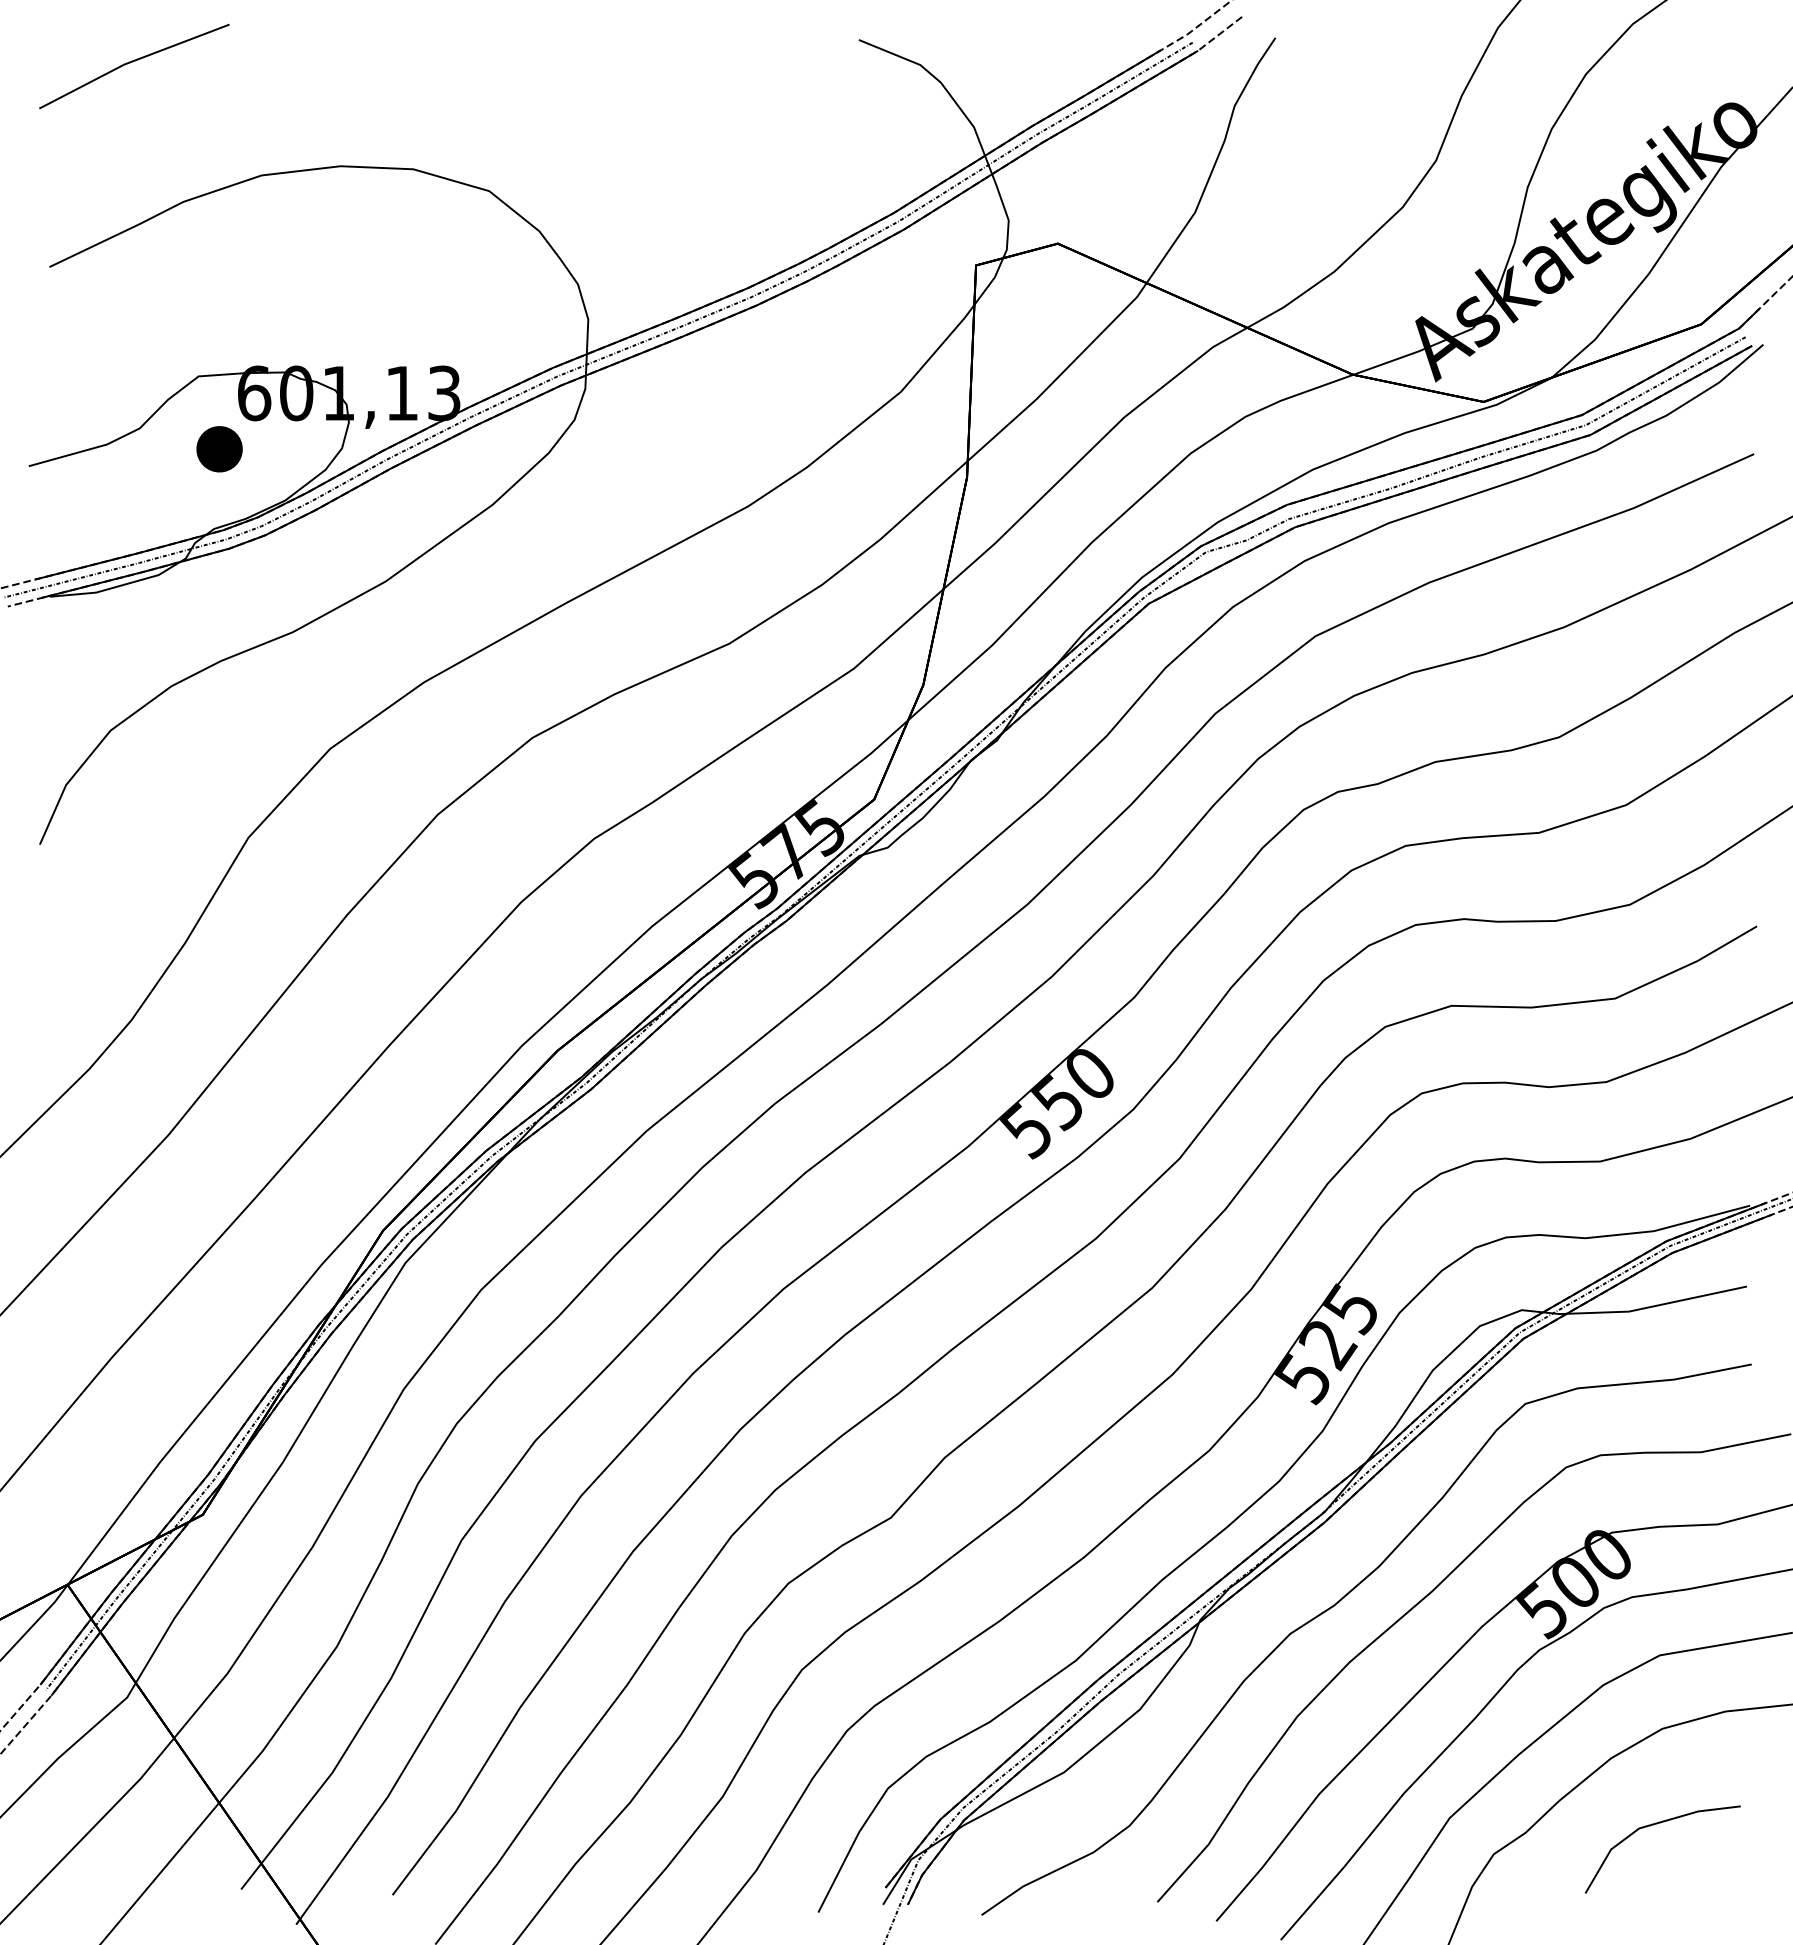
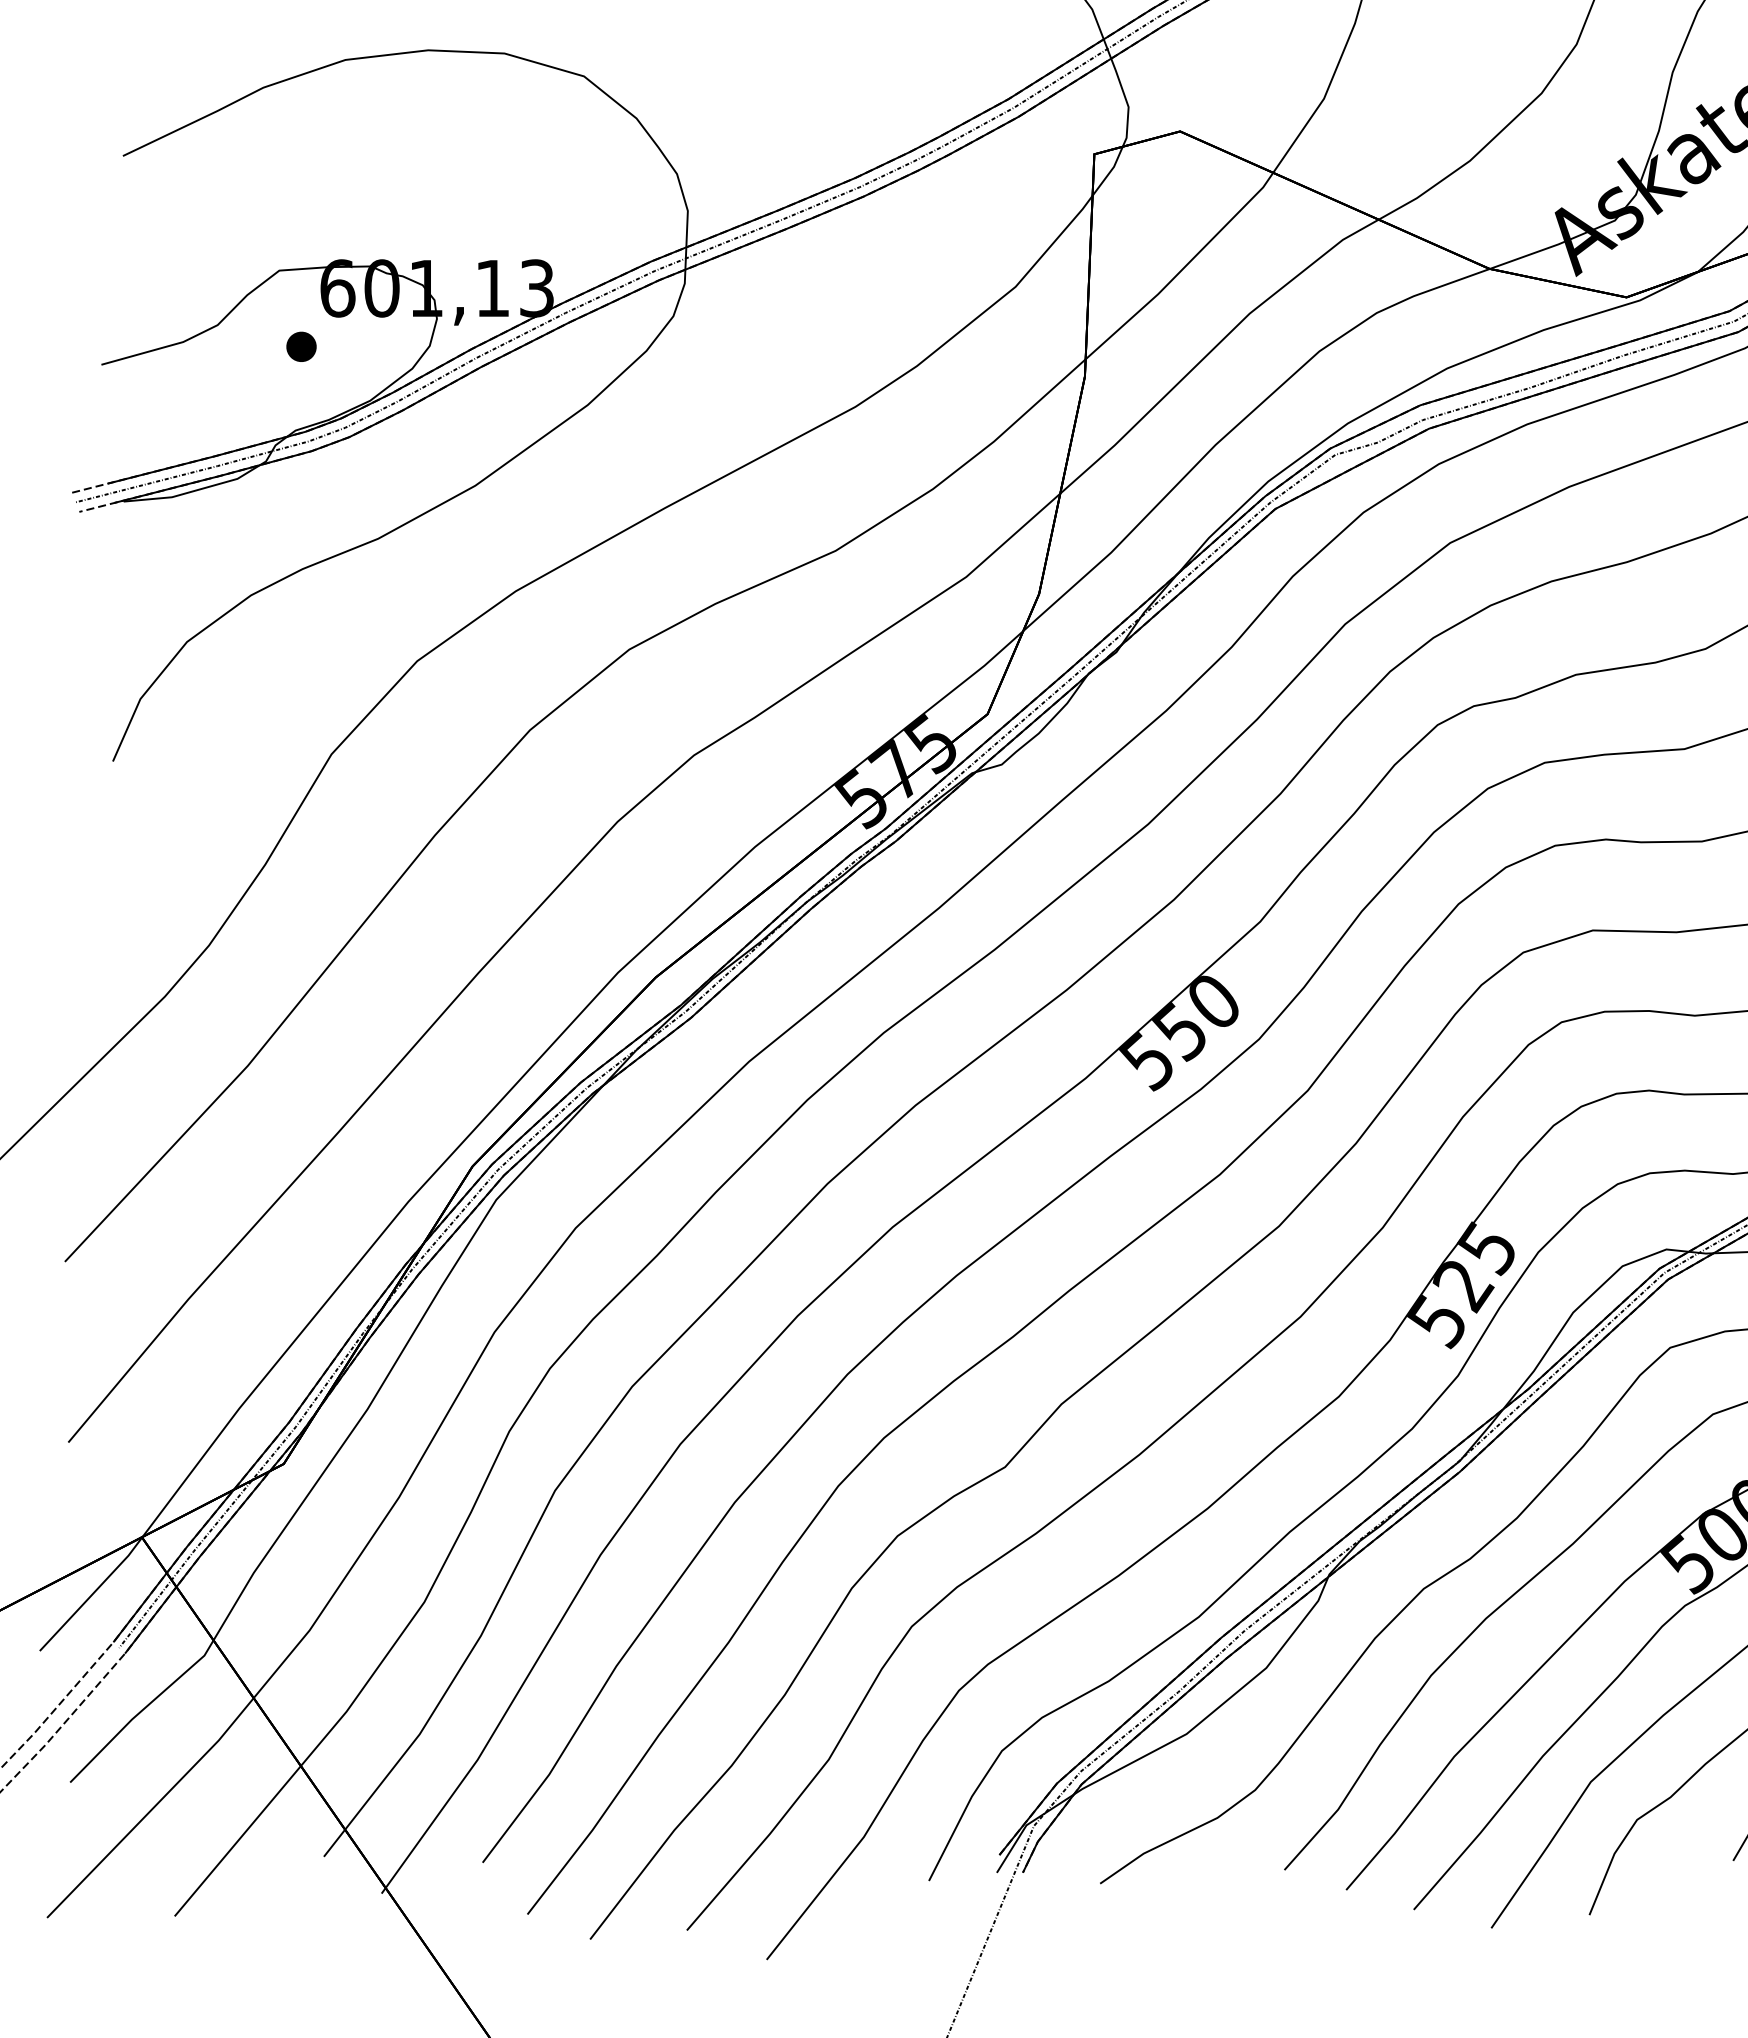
part: (219, 448) -> (301, 346), size x0.62

